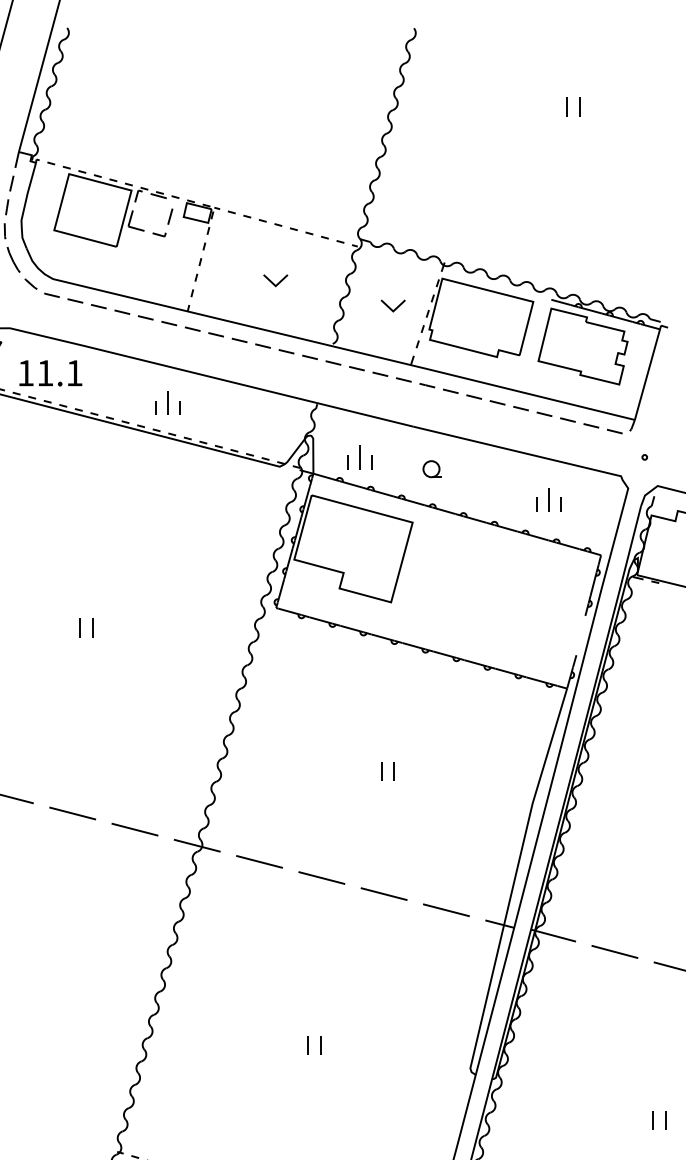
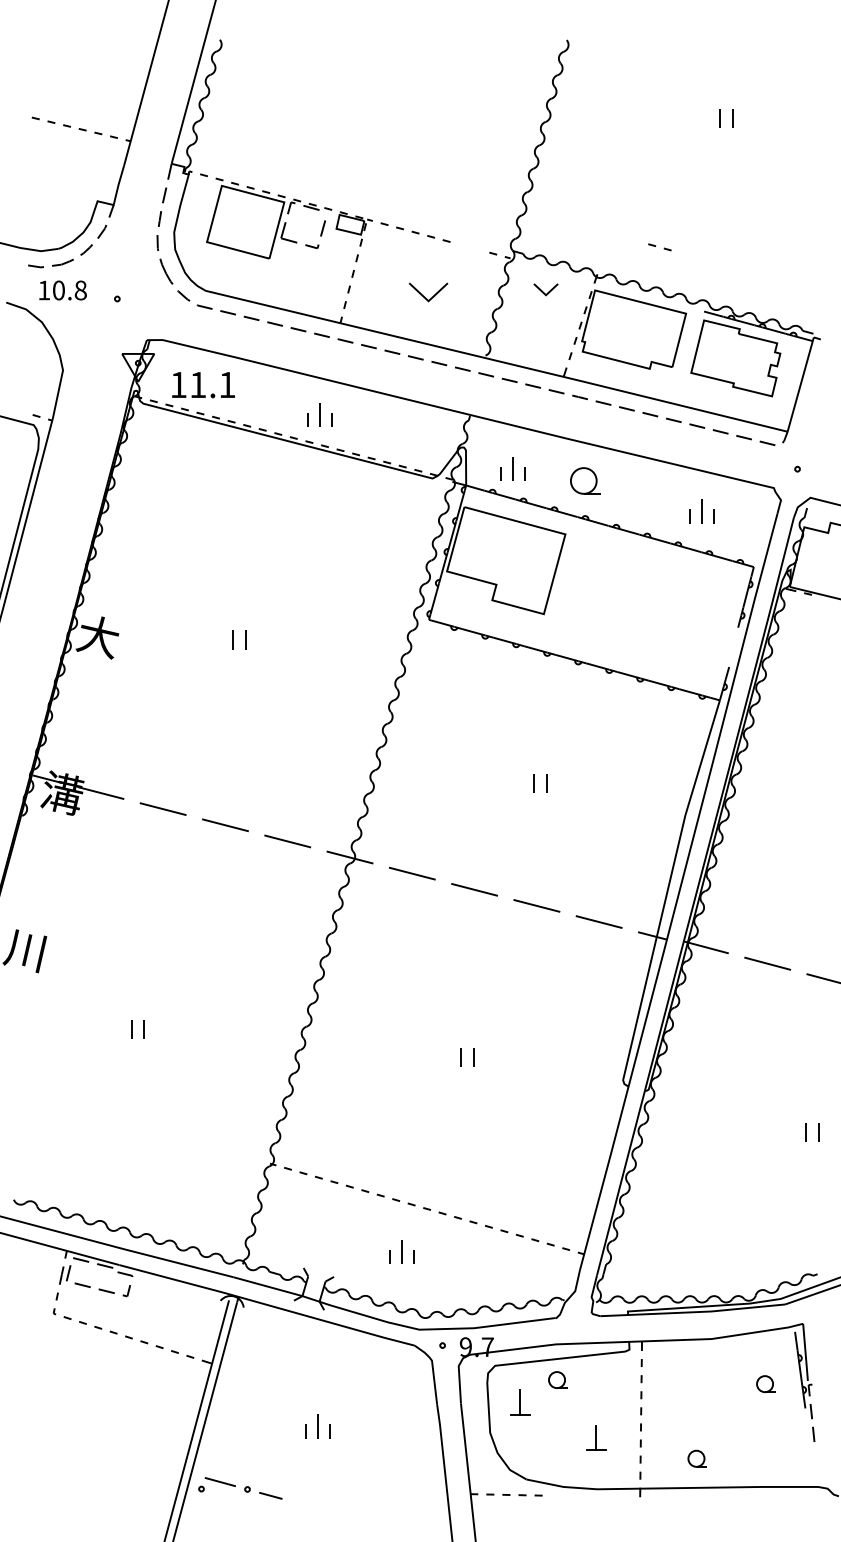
part: (316, 235) -> (659, 247), moved
part: (275, 280) -> (428, 292), size x1.6
part: (392, 305) -> (545, 289), moved
part: (431, 468) -> (584, 480), size x1.6

